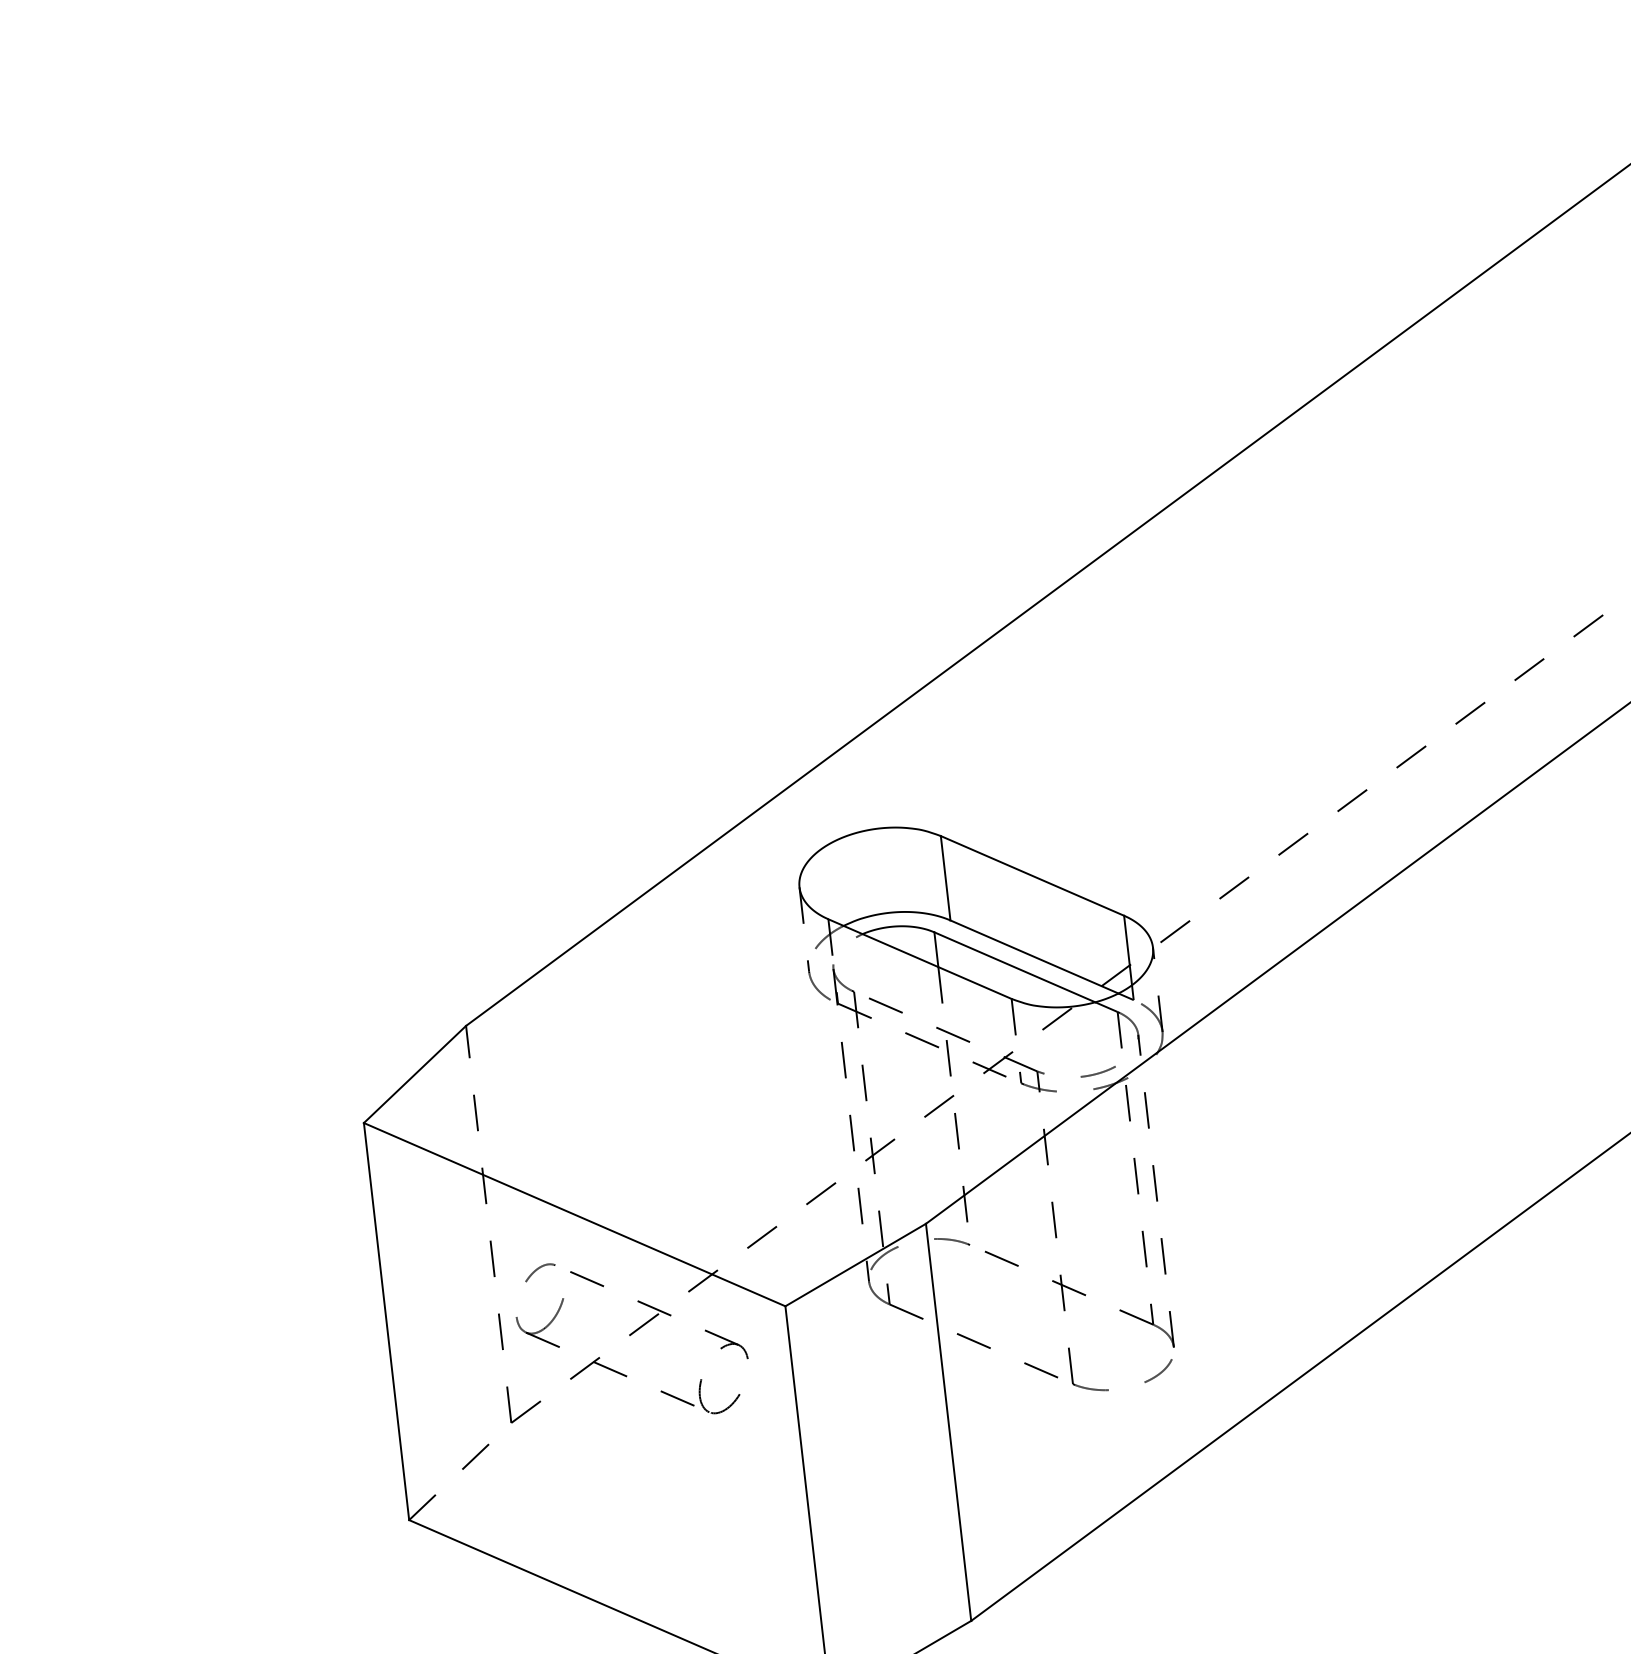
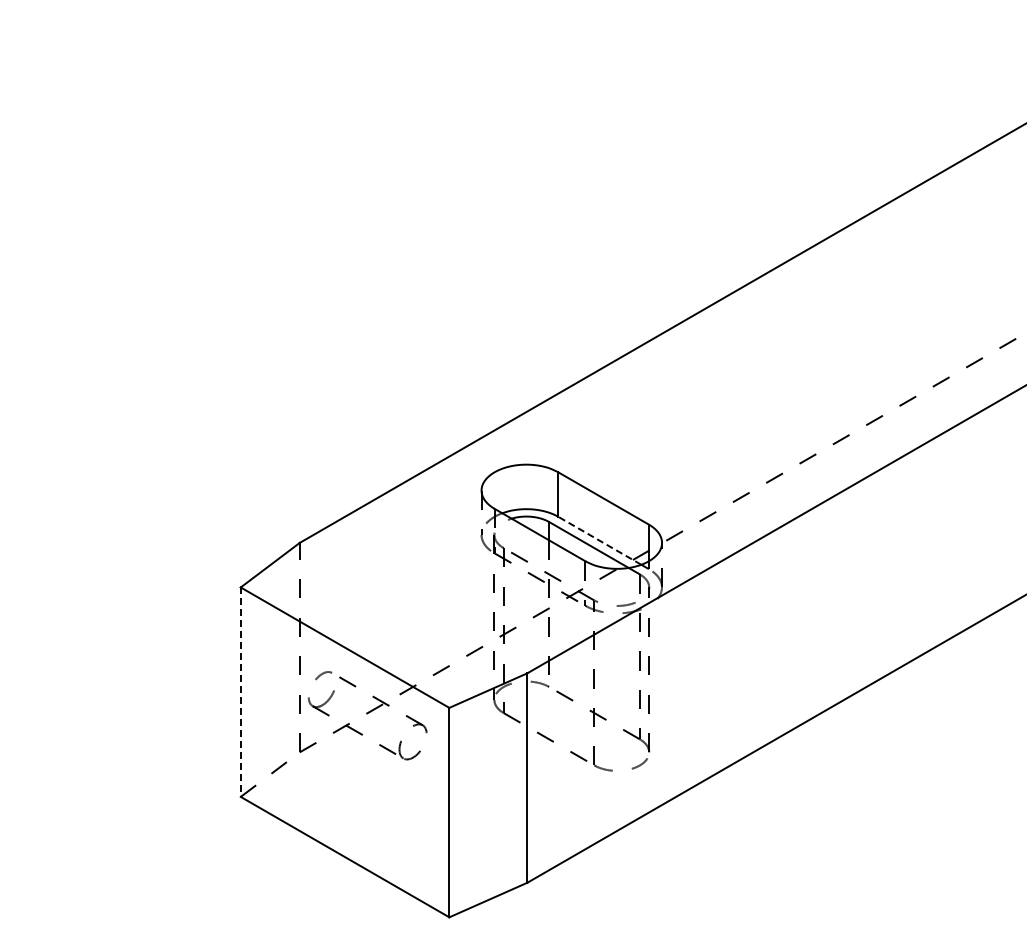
line: (1033, 956) -> (599, 540), solid -> dashed
line: (386, 1322) -> (240, 692), solid -> dashed

